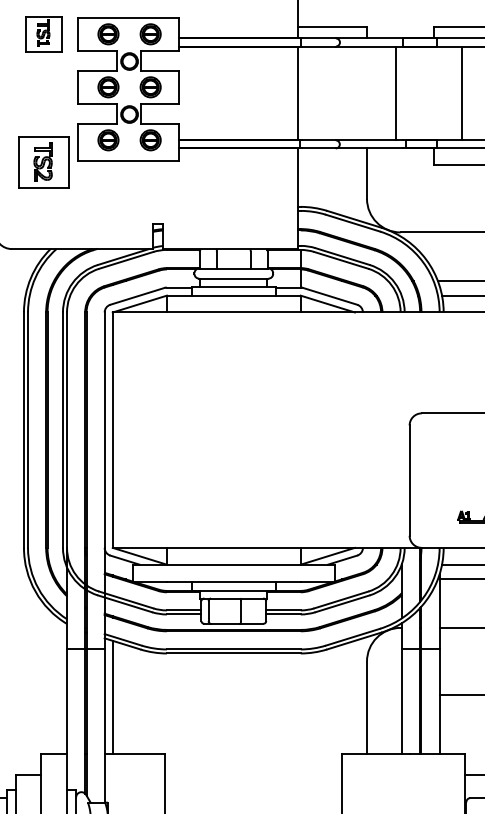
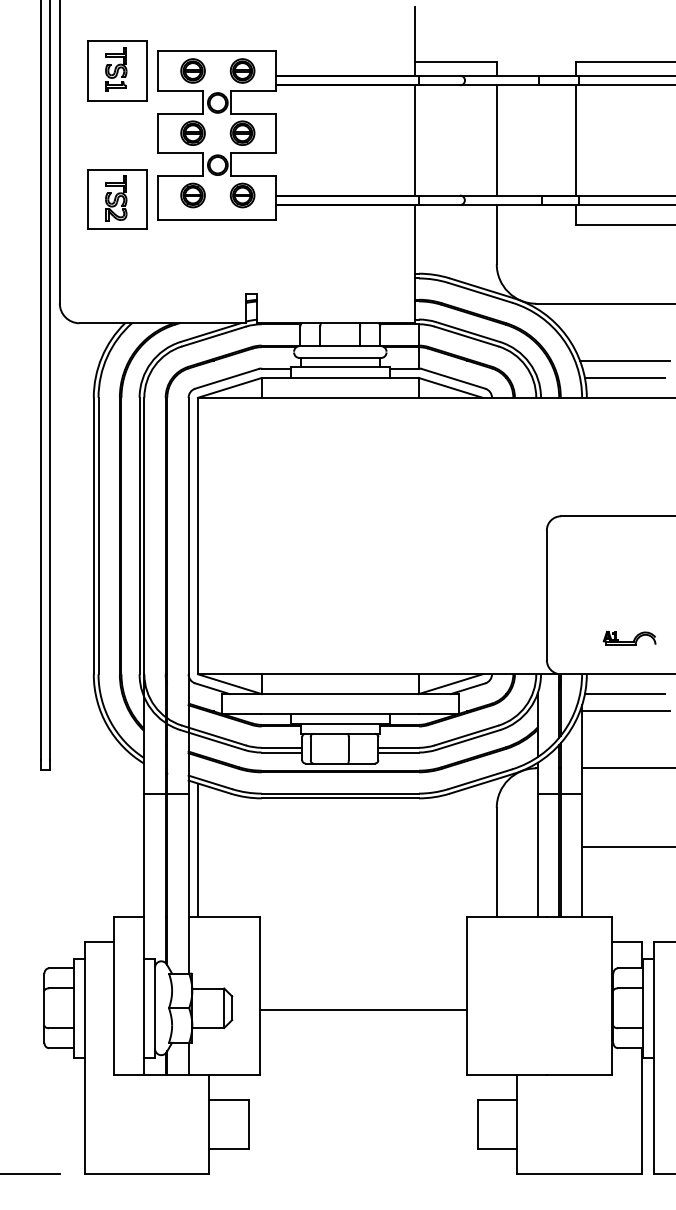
part: (44, 33) -> (117, 70), size x1.43
line: (395, 93) -> (496, 140), moved
line: (461, 93) -> (575, 140), moved
part: (44, 162) -> (117, 199), moved

